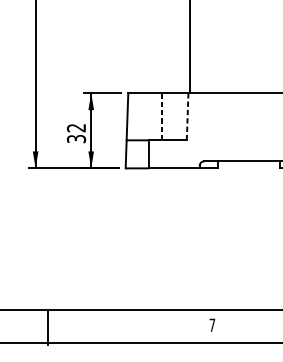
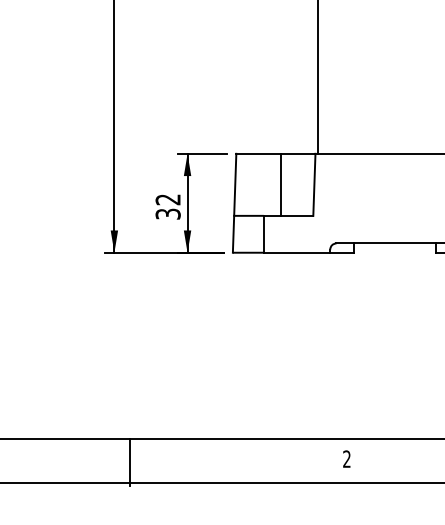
line: (162, 117) -> (281, 185), dashed -> solid
line: (187, 117) -> (314, 185), dashed -> solid
text: (212, 324) -> (346, 458), 7 -> 2

